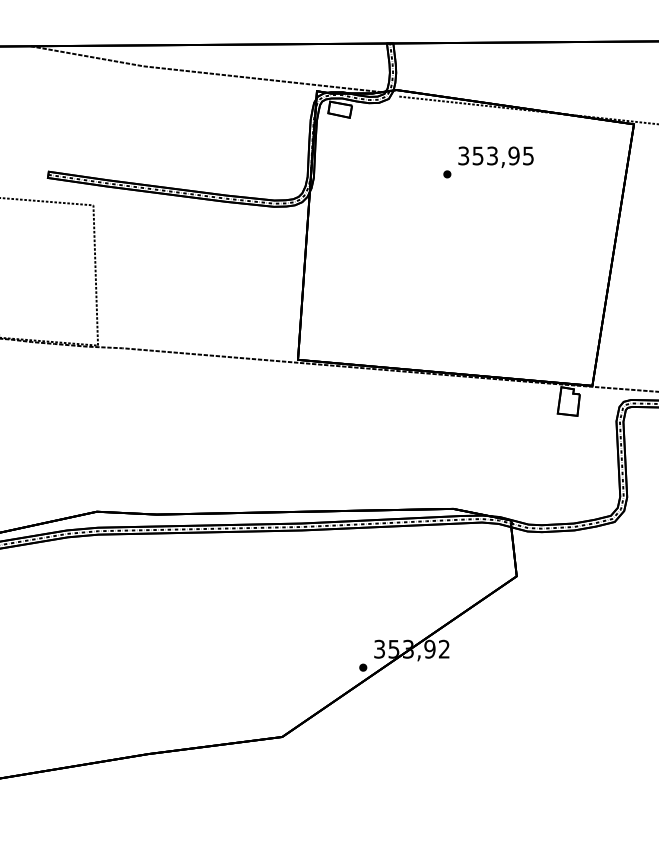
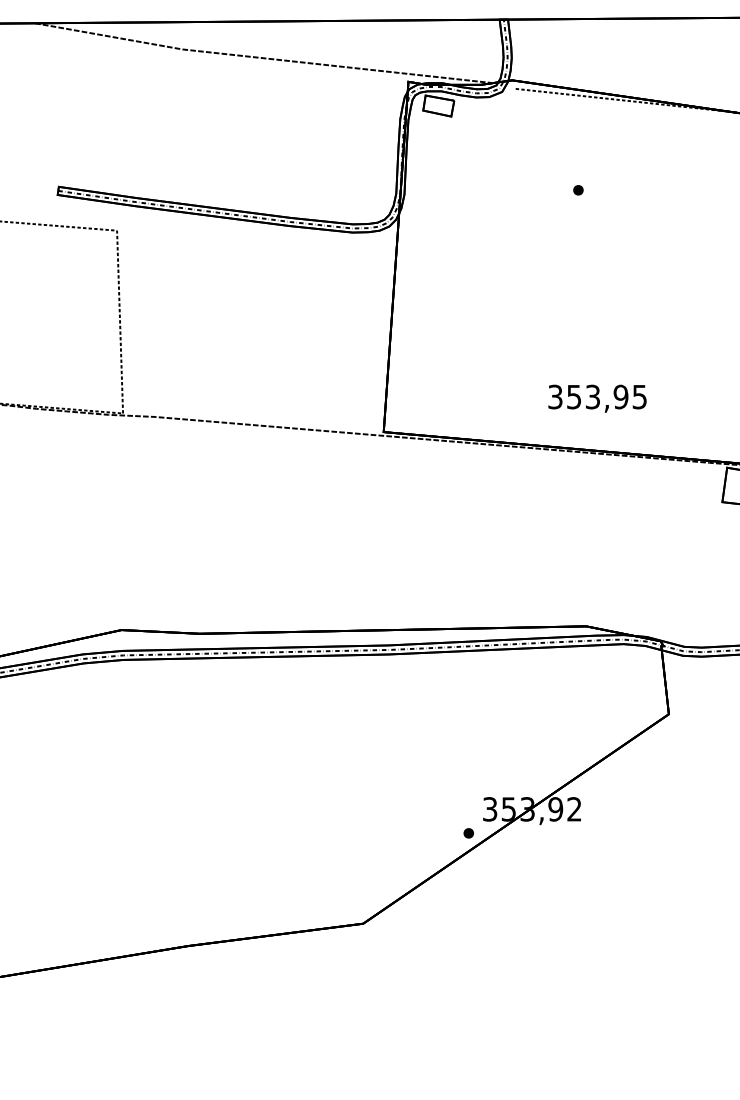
text: (495, 156) -> (596, 397), moved

